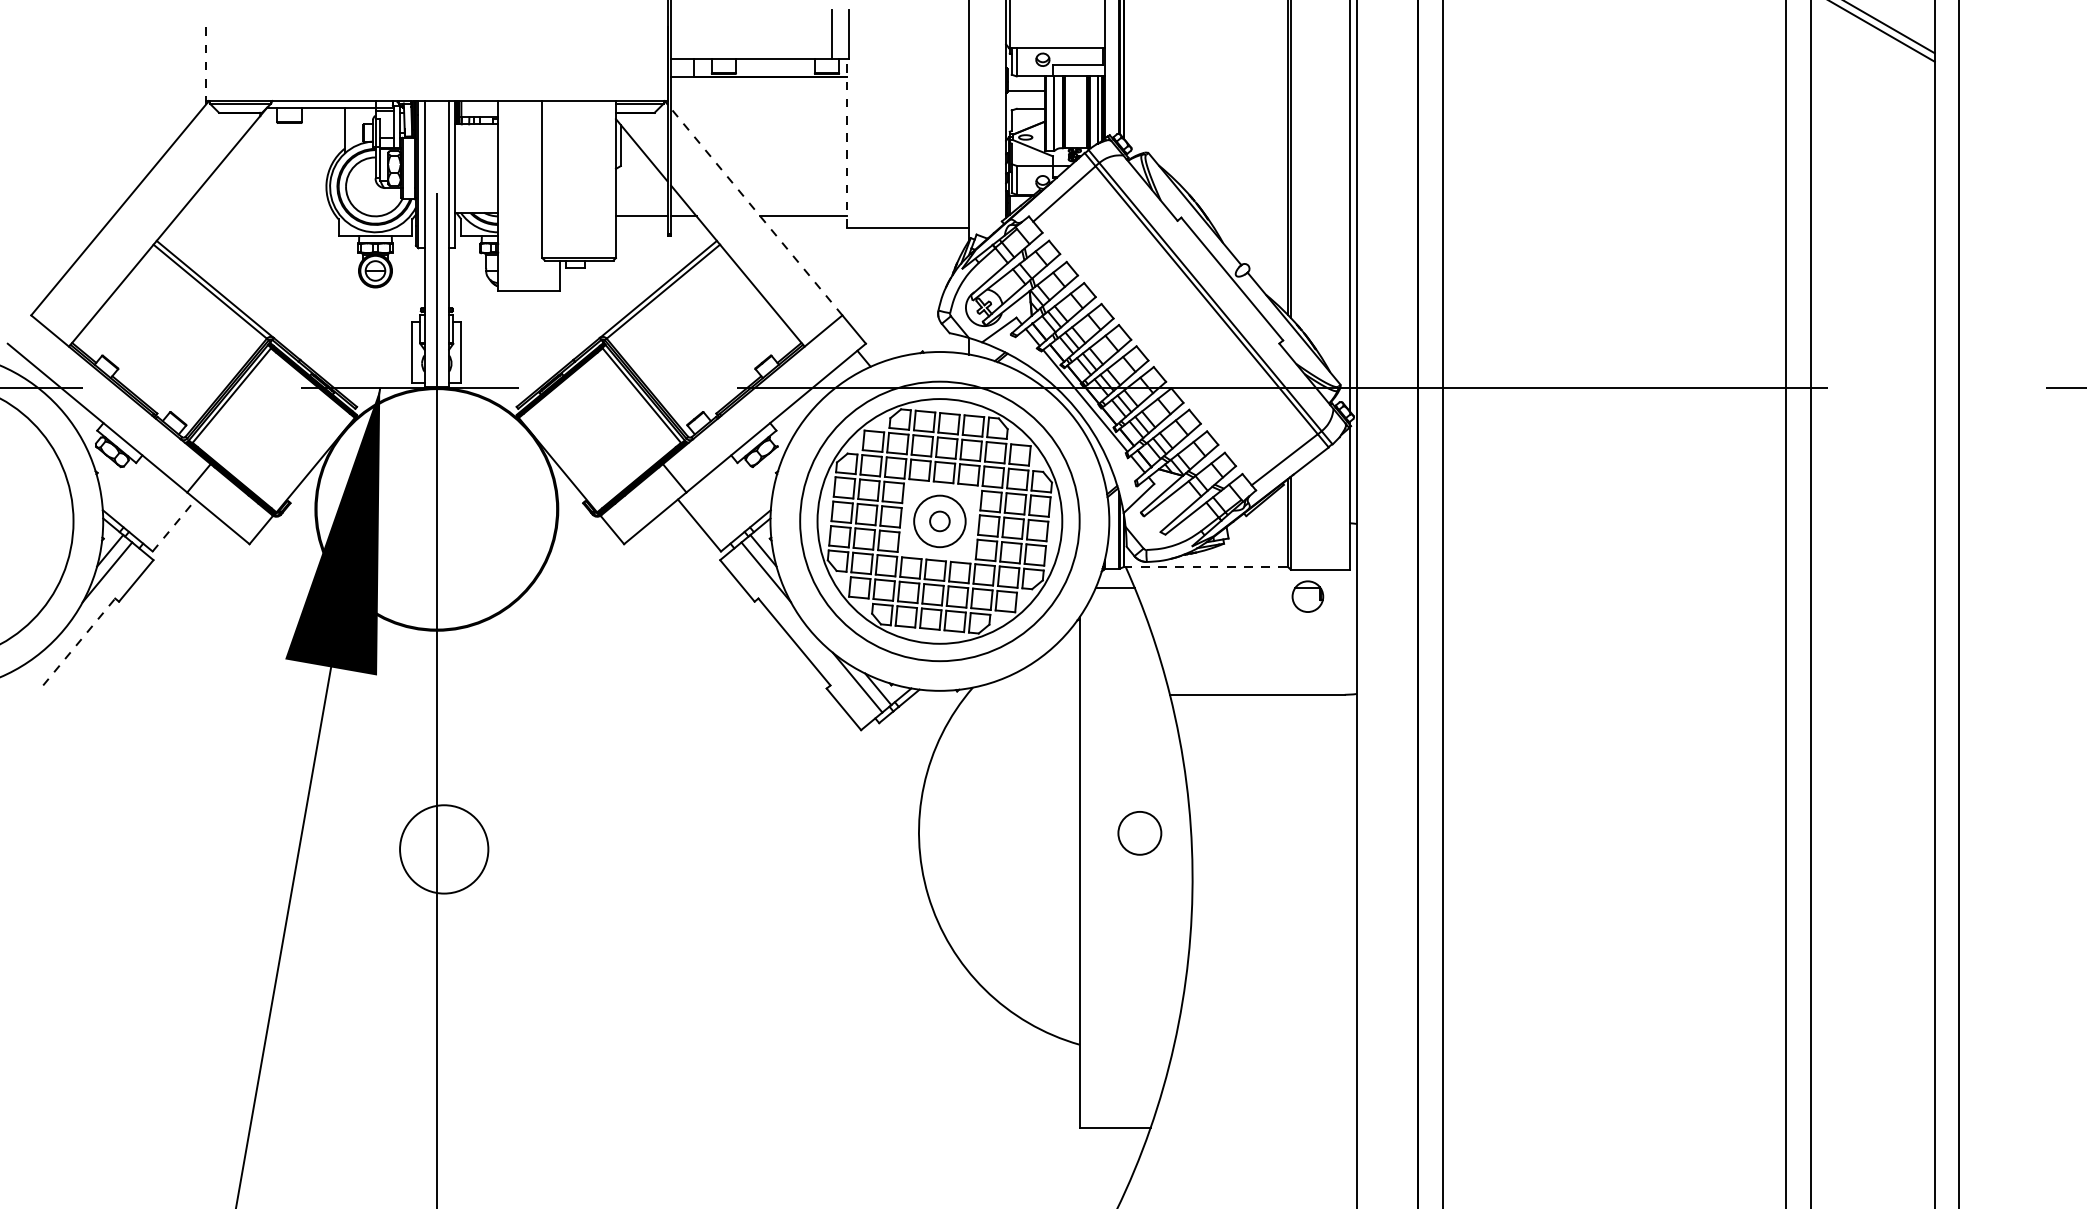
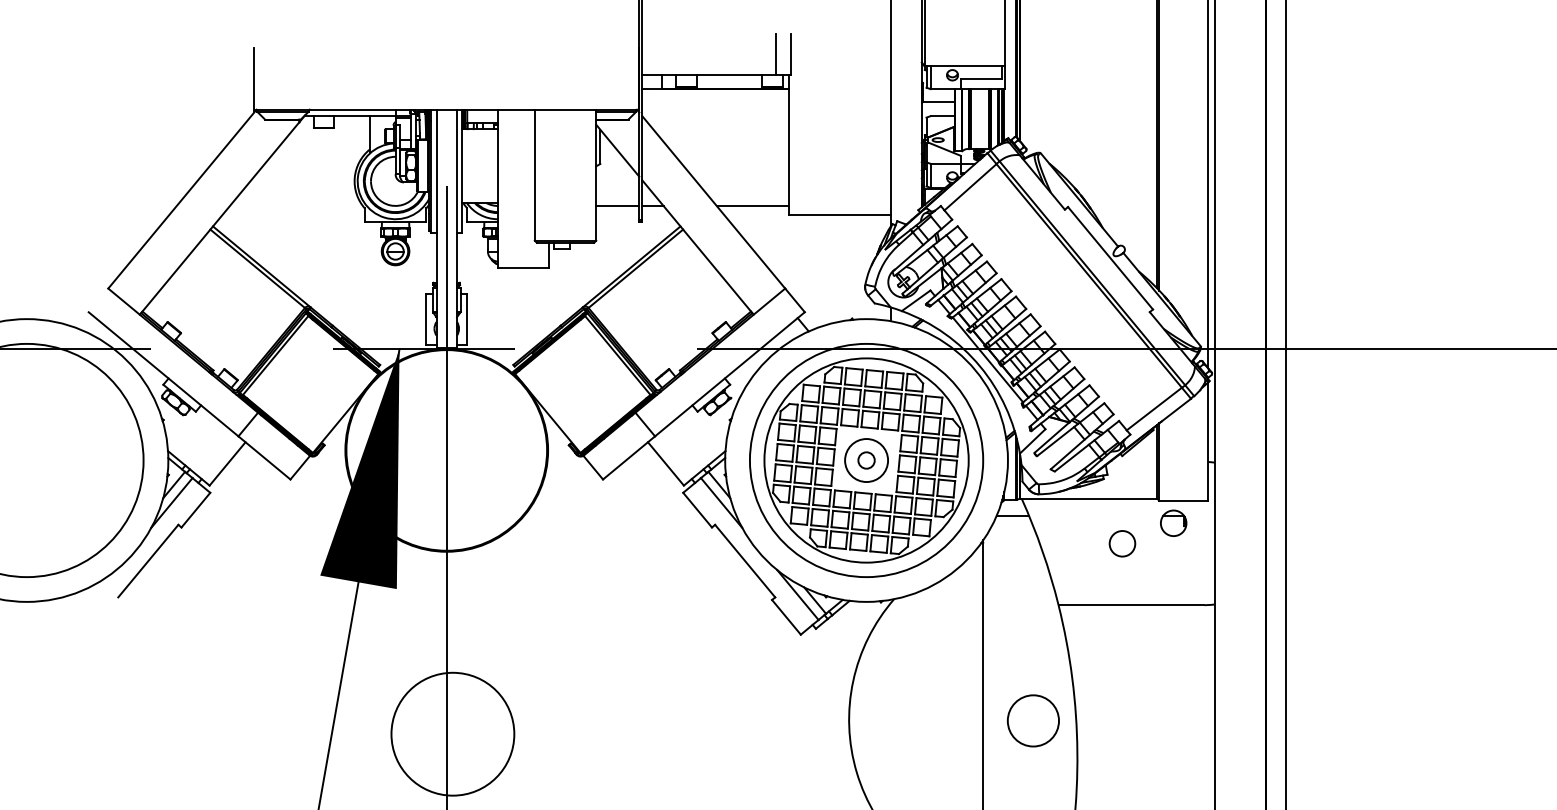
line: (206, 64) -> (254, 79), dashed -> solid
line: (846, 142) -> (788, 144), dashed -> solid
line: (756, 211) -> (713, 201), dashed -> solid
line: (174, 525) -> (227, 463), dashed -> solid
line: (1206, 567) -> (1089, 498), dashed -> solid
circle: (1246, 621) -> (1122, 544), added
line: (79, 641) -> (148, 560), dashed -> solid
circle: (1139, 832) -> (1033, 720), size x1.43
circle: (443, 849) -> (452, 734), size x1.67

